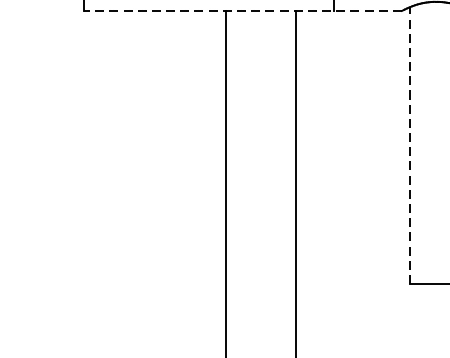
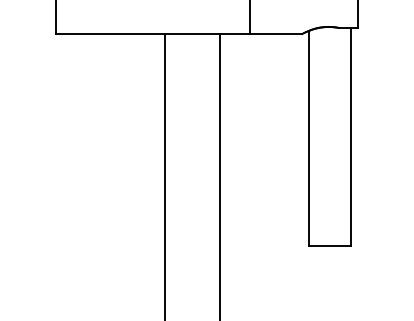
line: (242, 10) -> (178, 33), dashed -> solid
line: (410, 144) -> (308, 137), dashed -> solid

